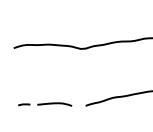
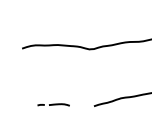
part: (45, 104) -> (53, 104), size x0.6

